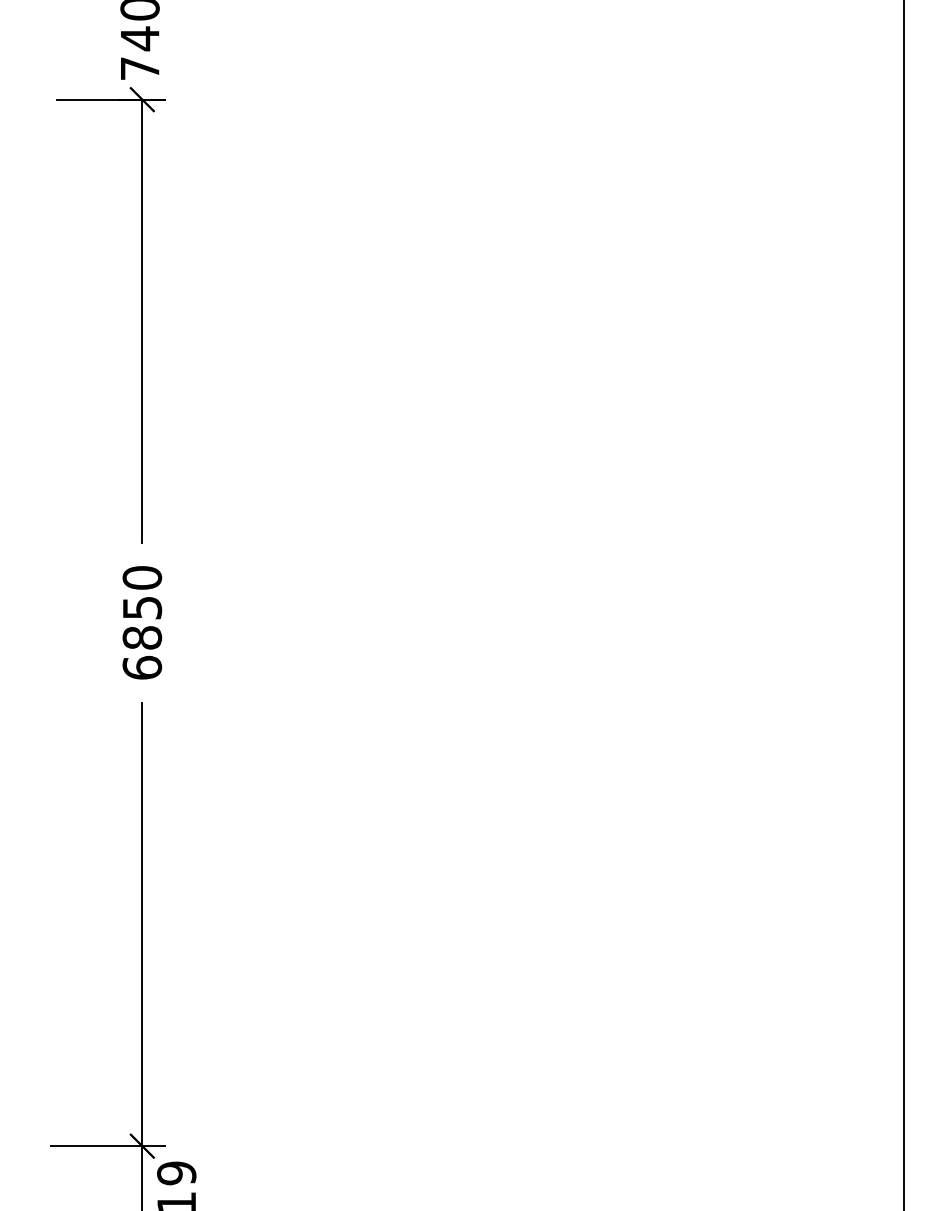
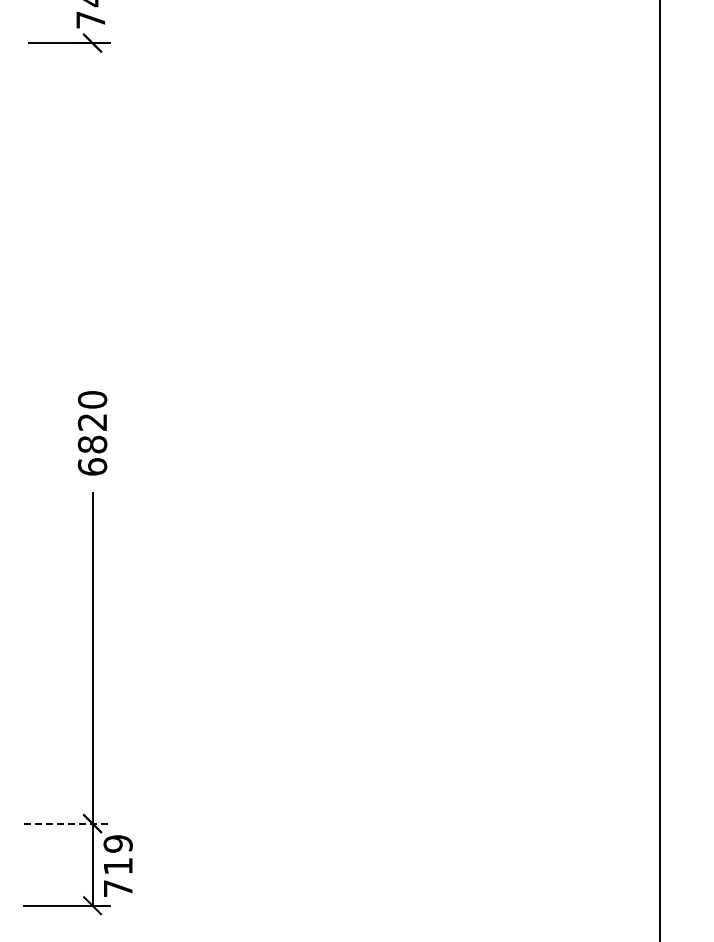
line: (142, 321) -> (92, 208), removed
text: (142, 608) -> (92, 422), 6850 -> 6820
line: (107, 1145) -> (66, 823), solid -> dashed

